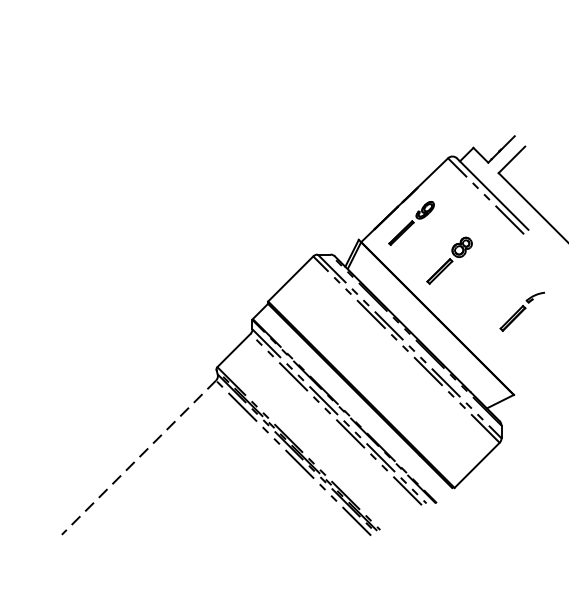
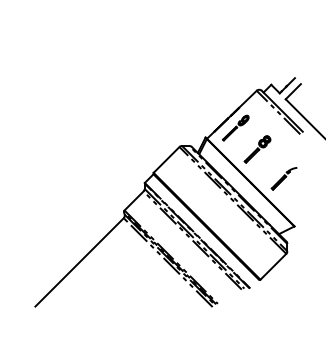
part: (520, 311) -> (283, 178), moved
line: (138, 457) -> (79, 262), dashed -> solid

